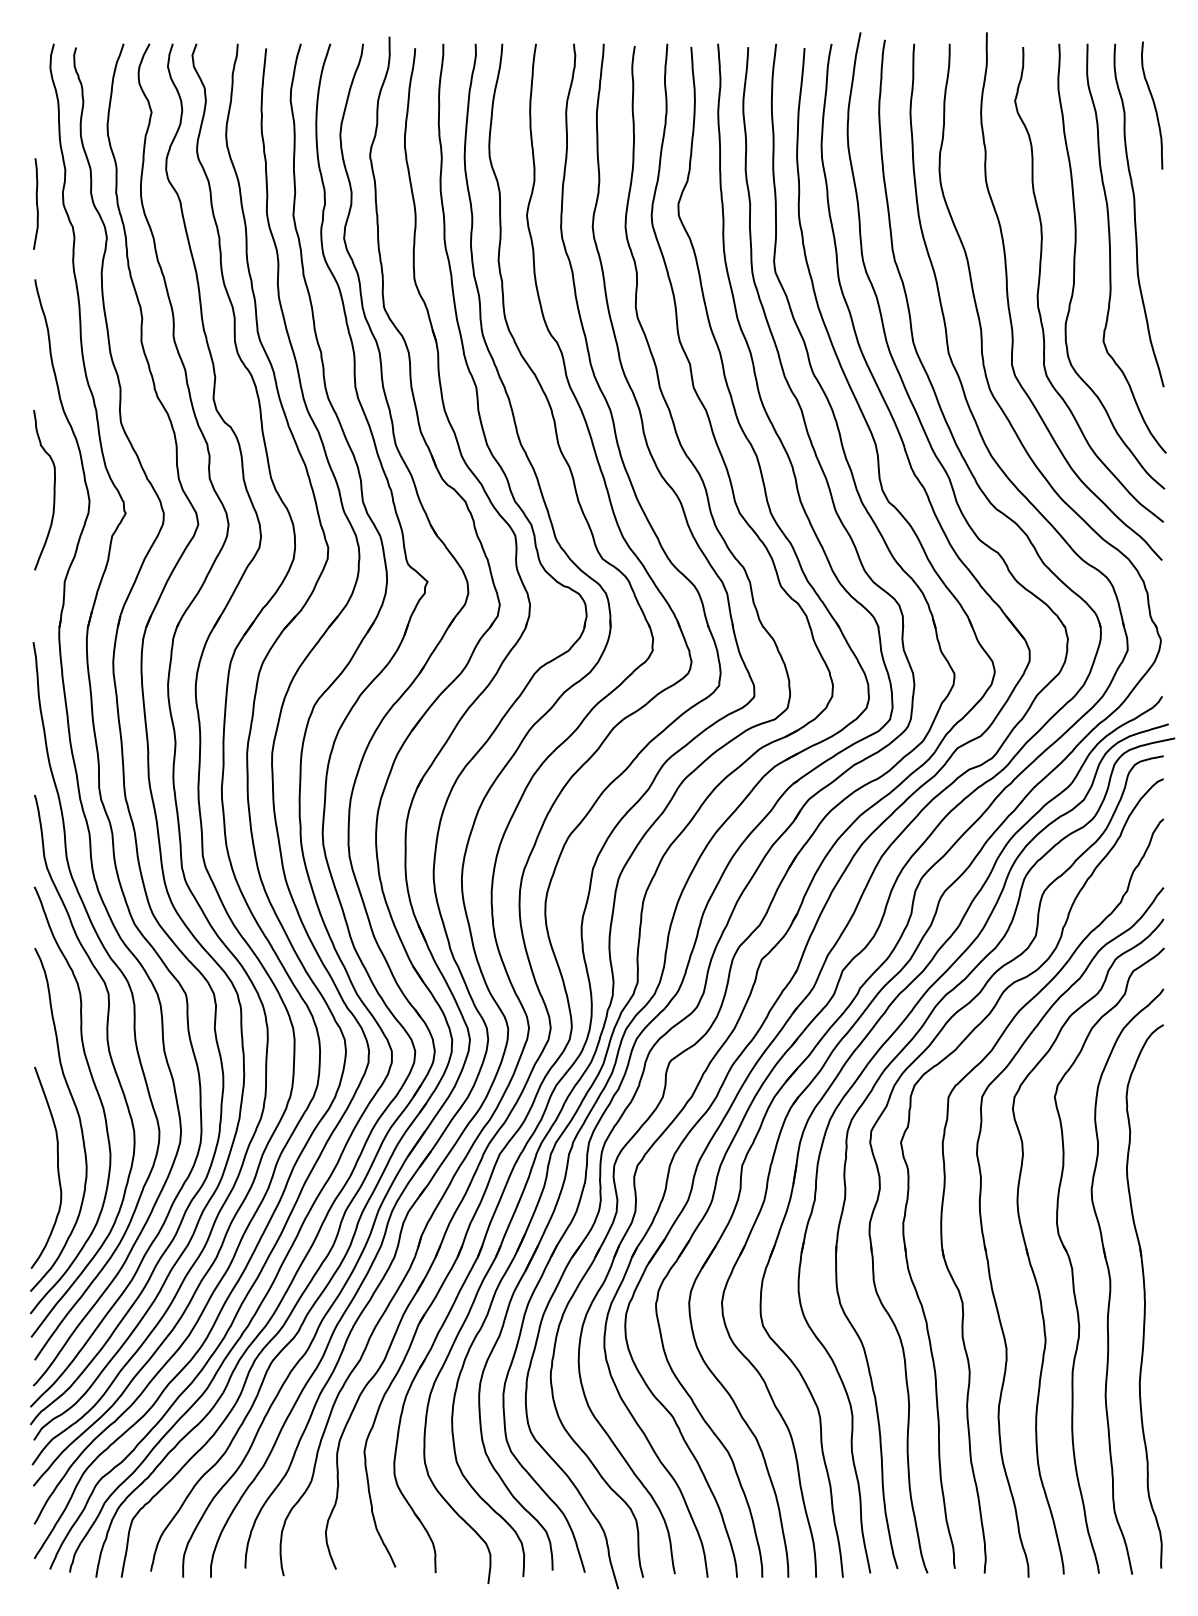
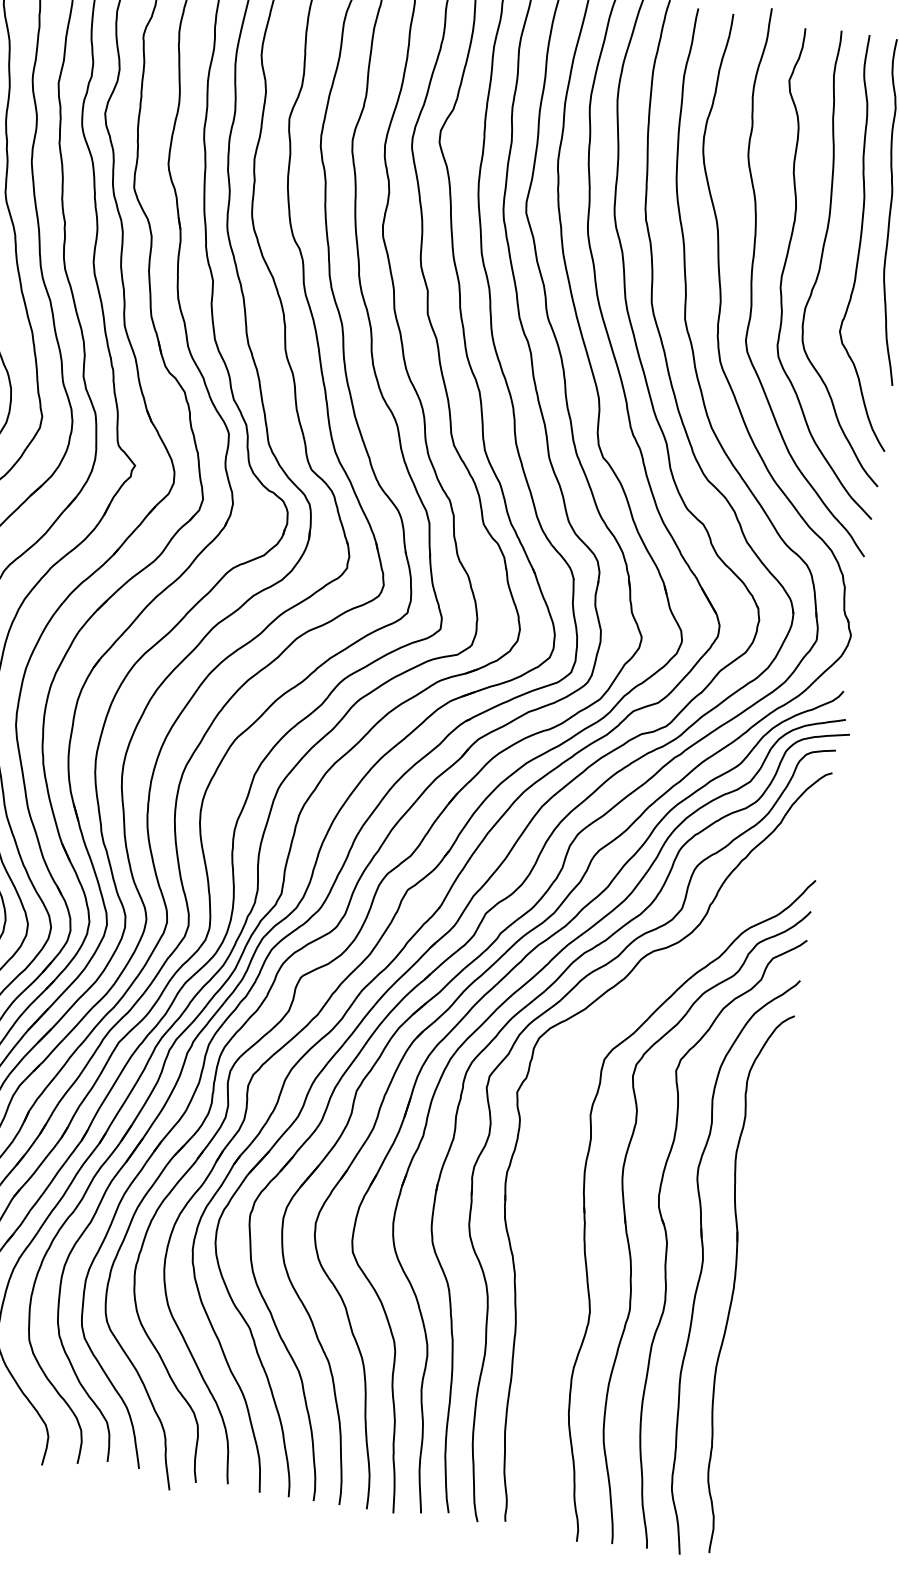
part: (945, 1189) -> (554, 1145), removed

